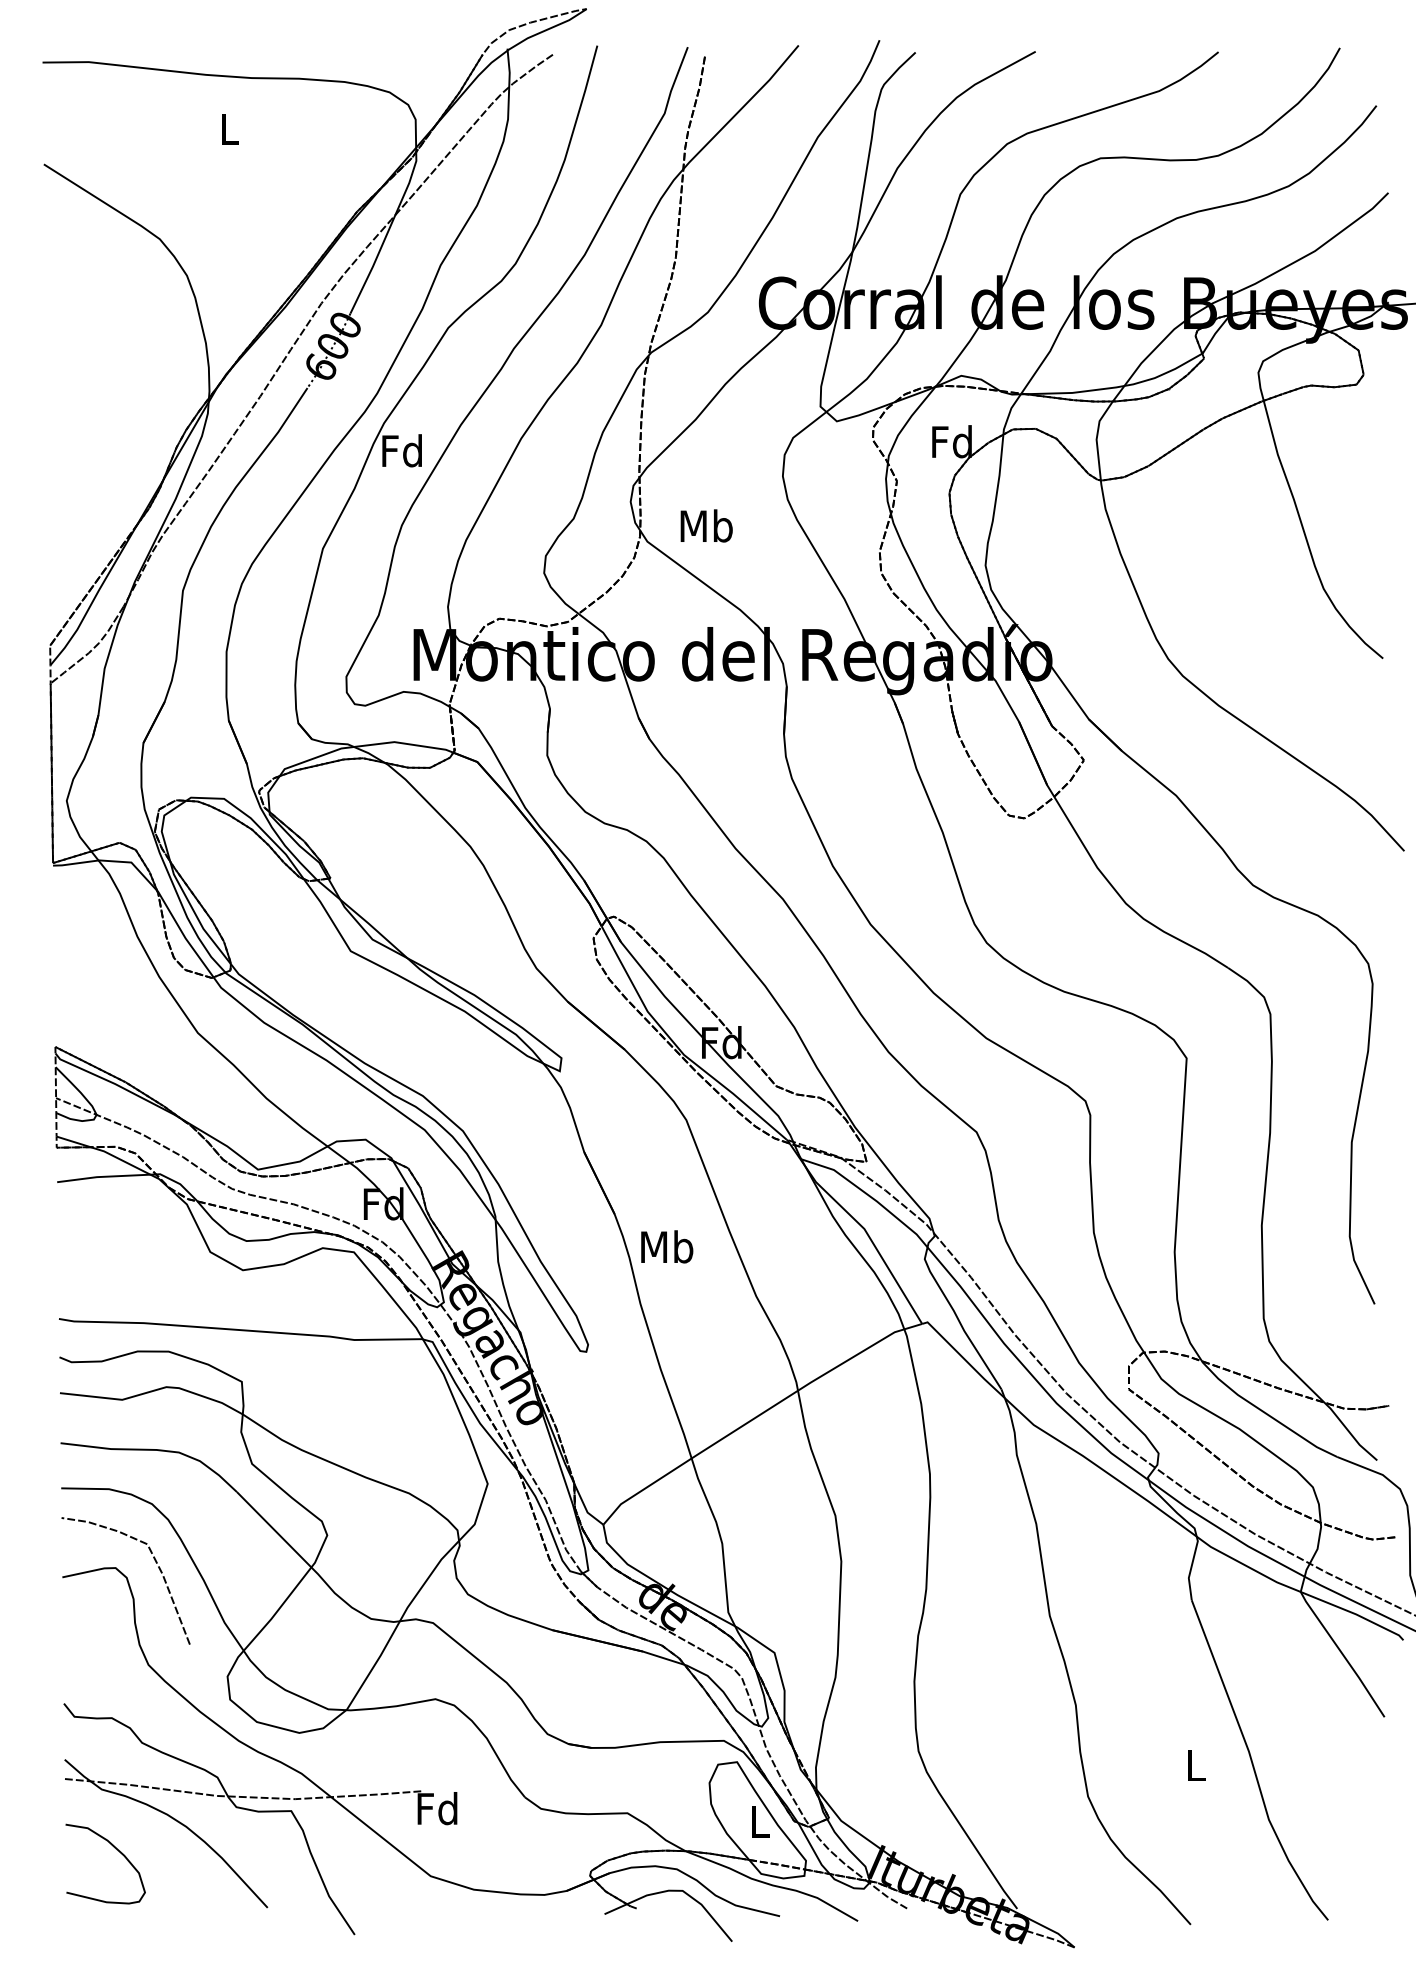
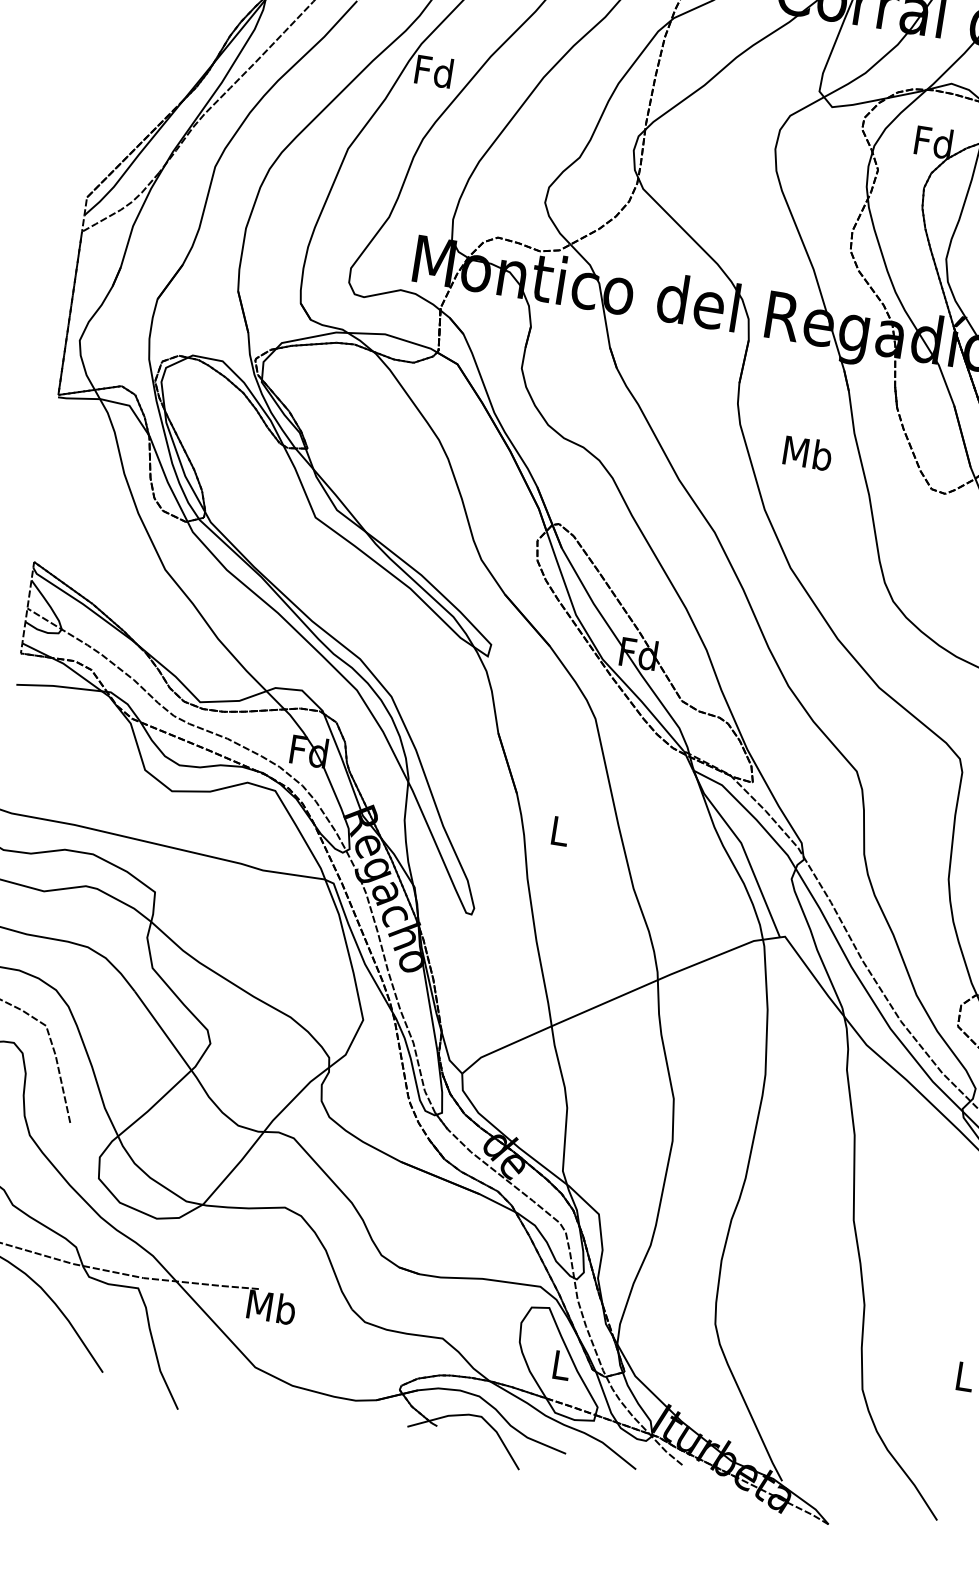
text: (706, 525) -> (807, 452), moved
text: (667, 1246) -> (560, 830), Mb -> L
text: (438, 1808) -> (272, 1307), Fd -> Mb

